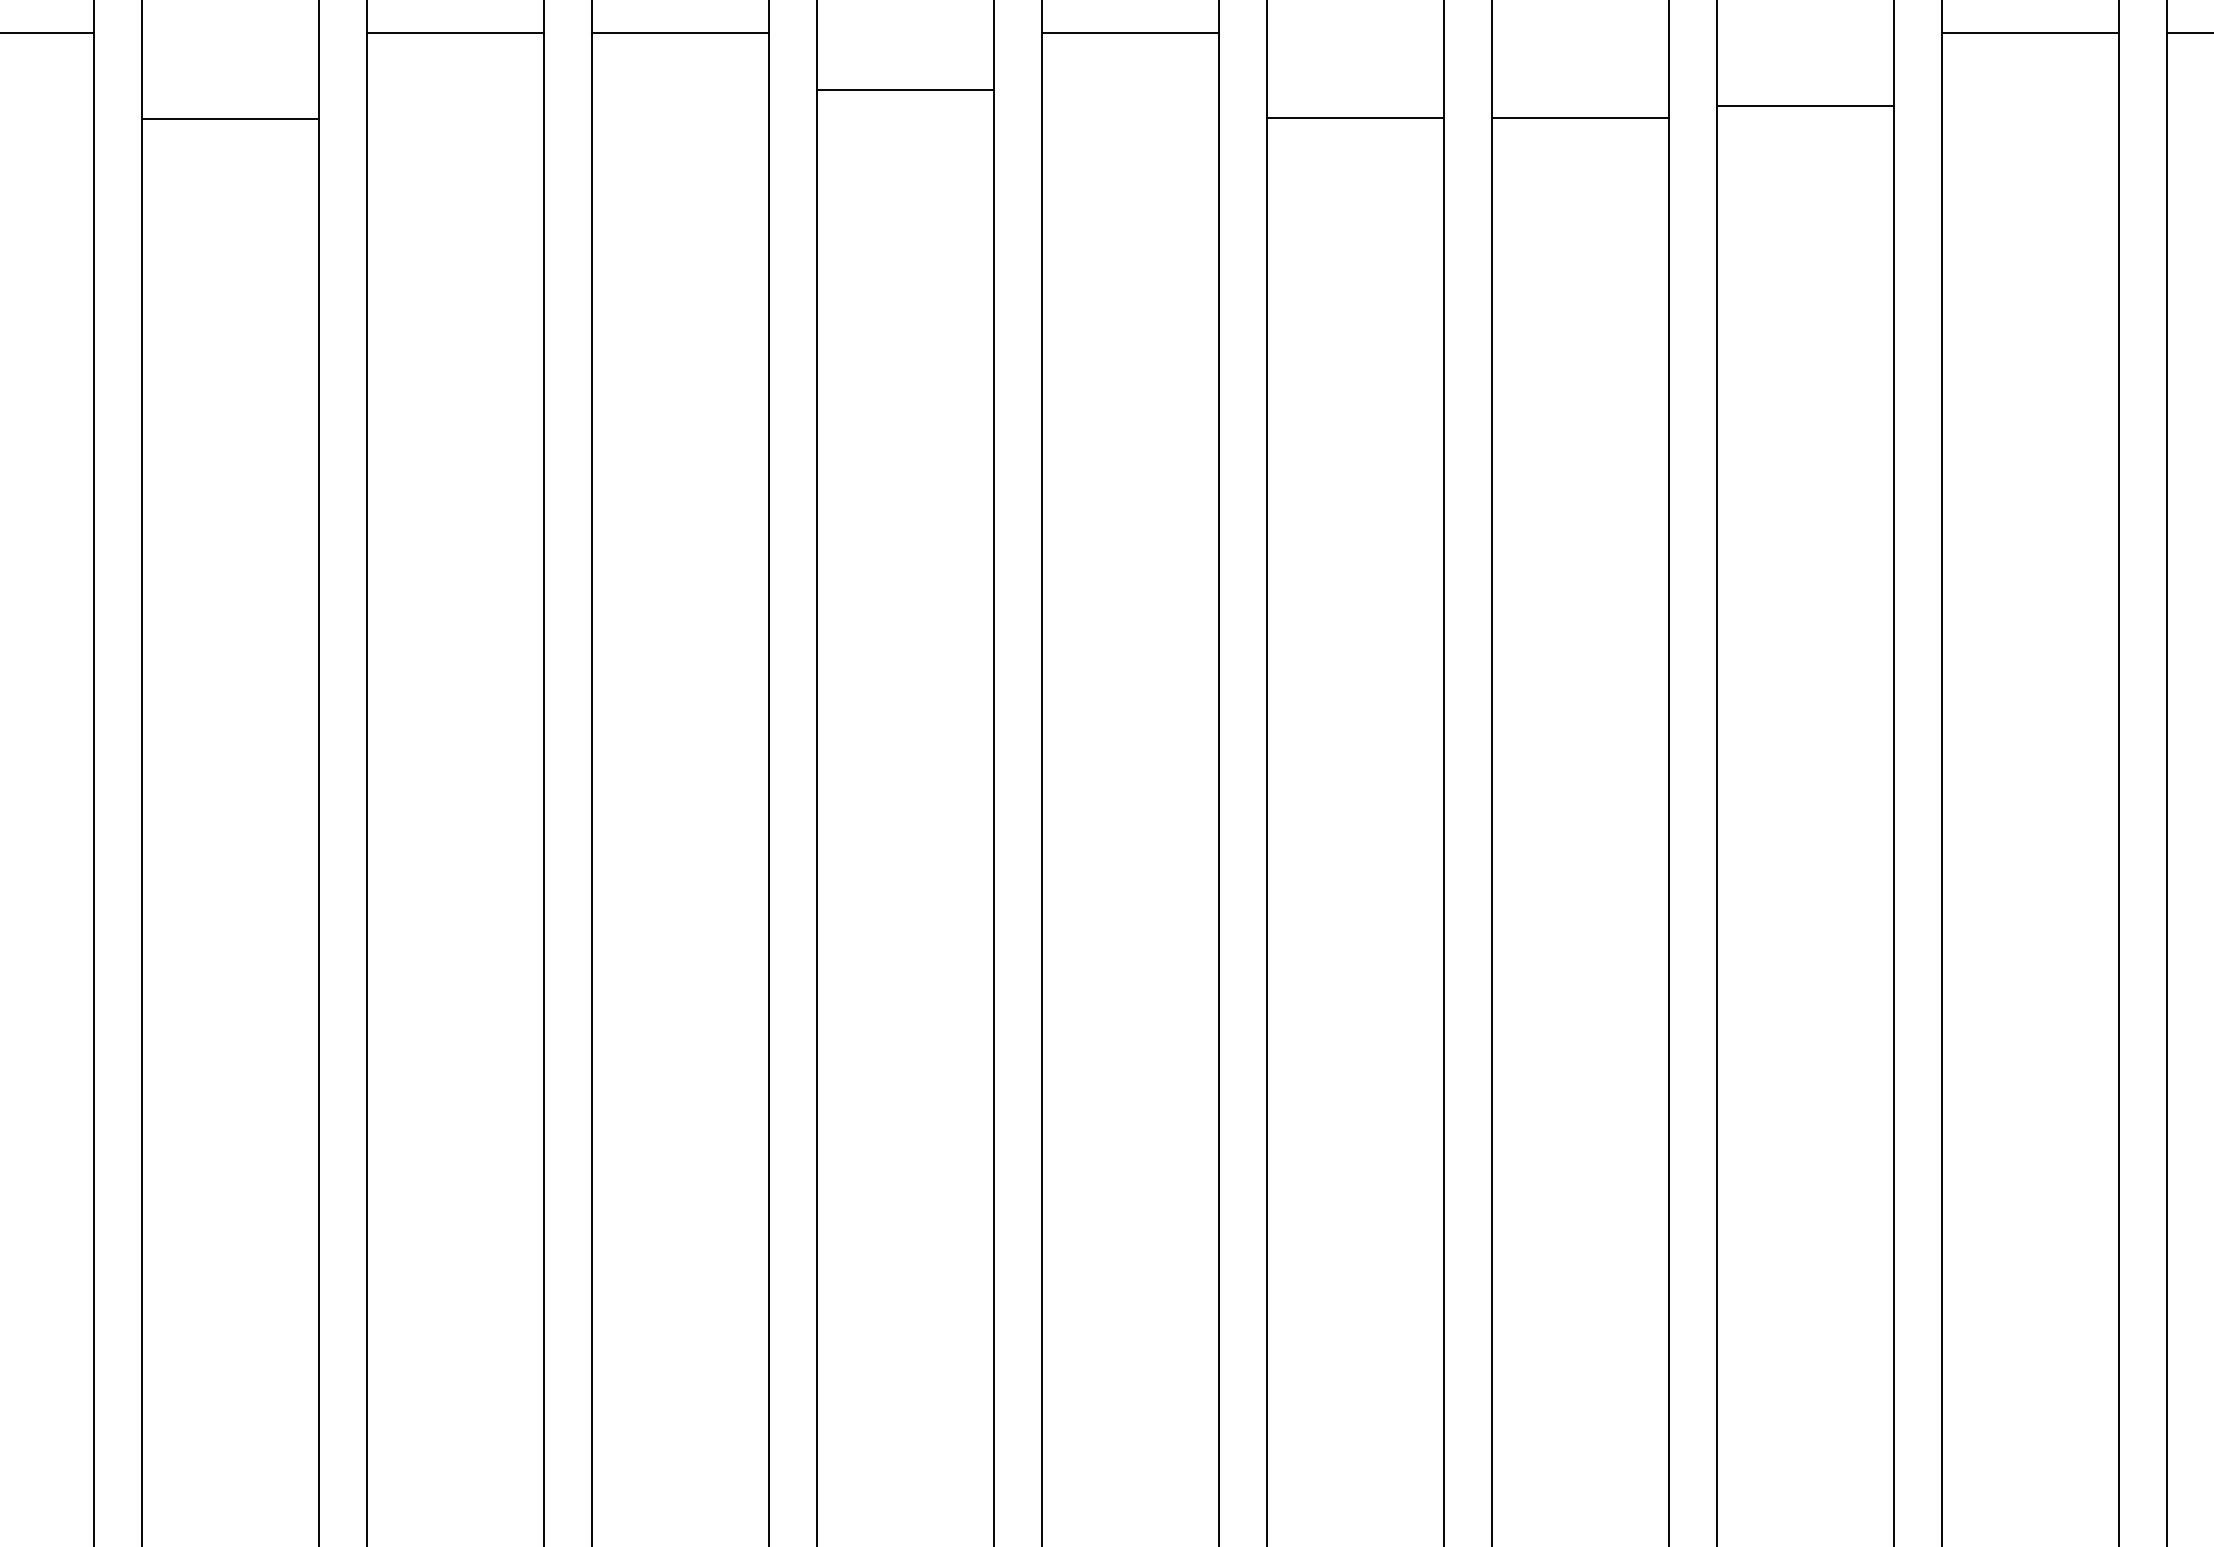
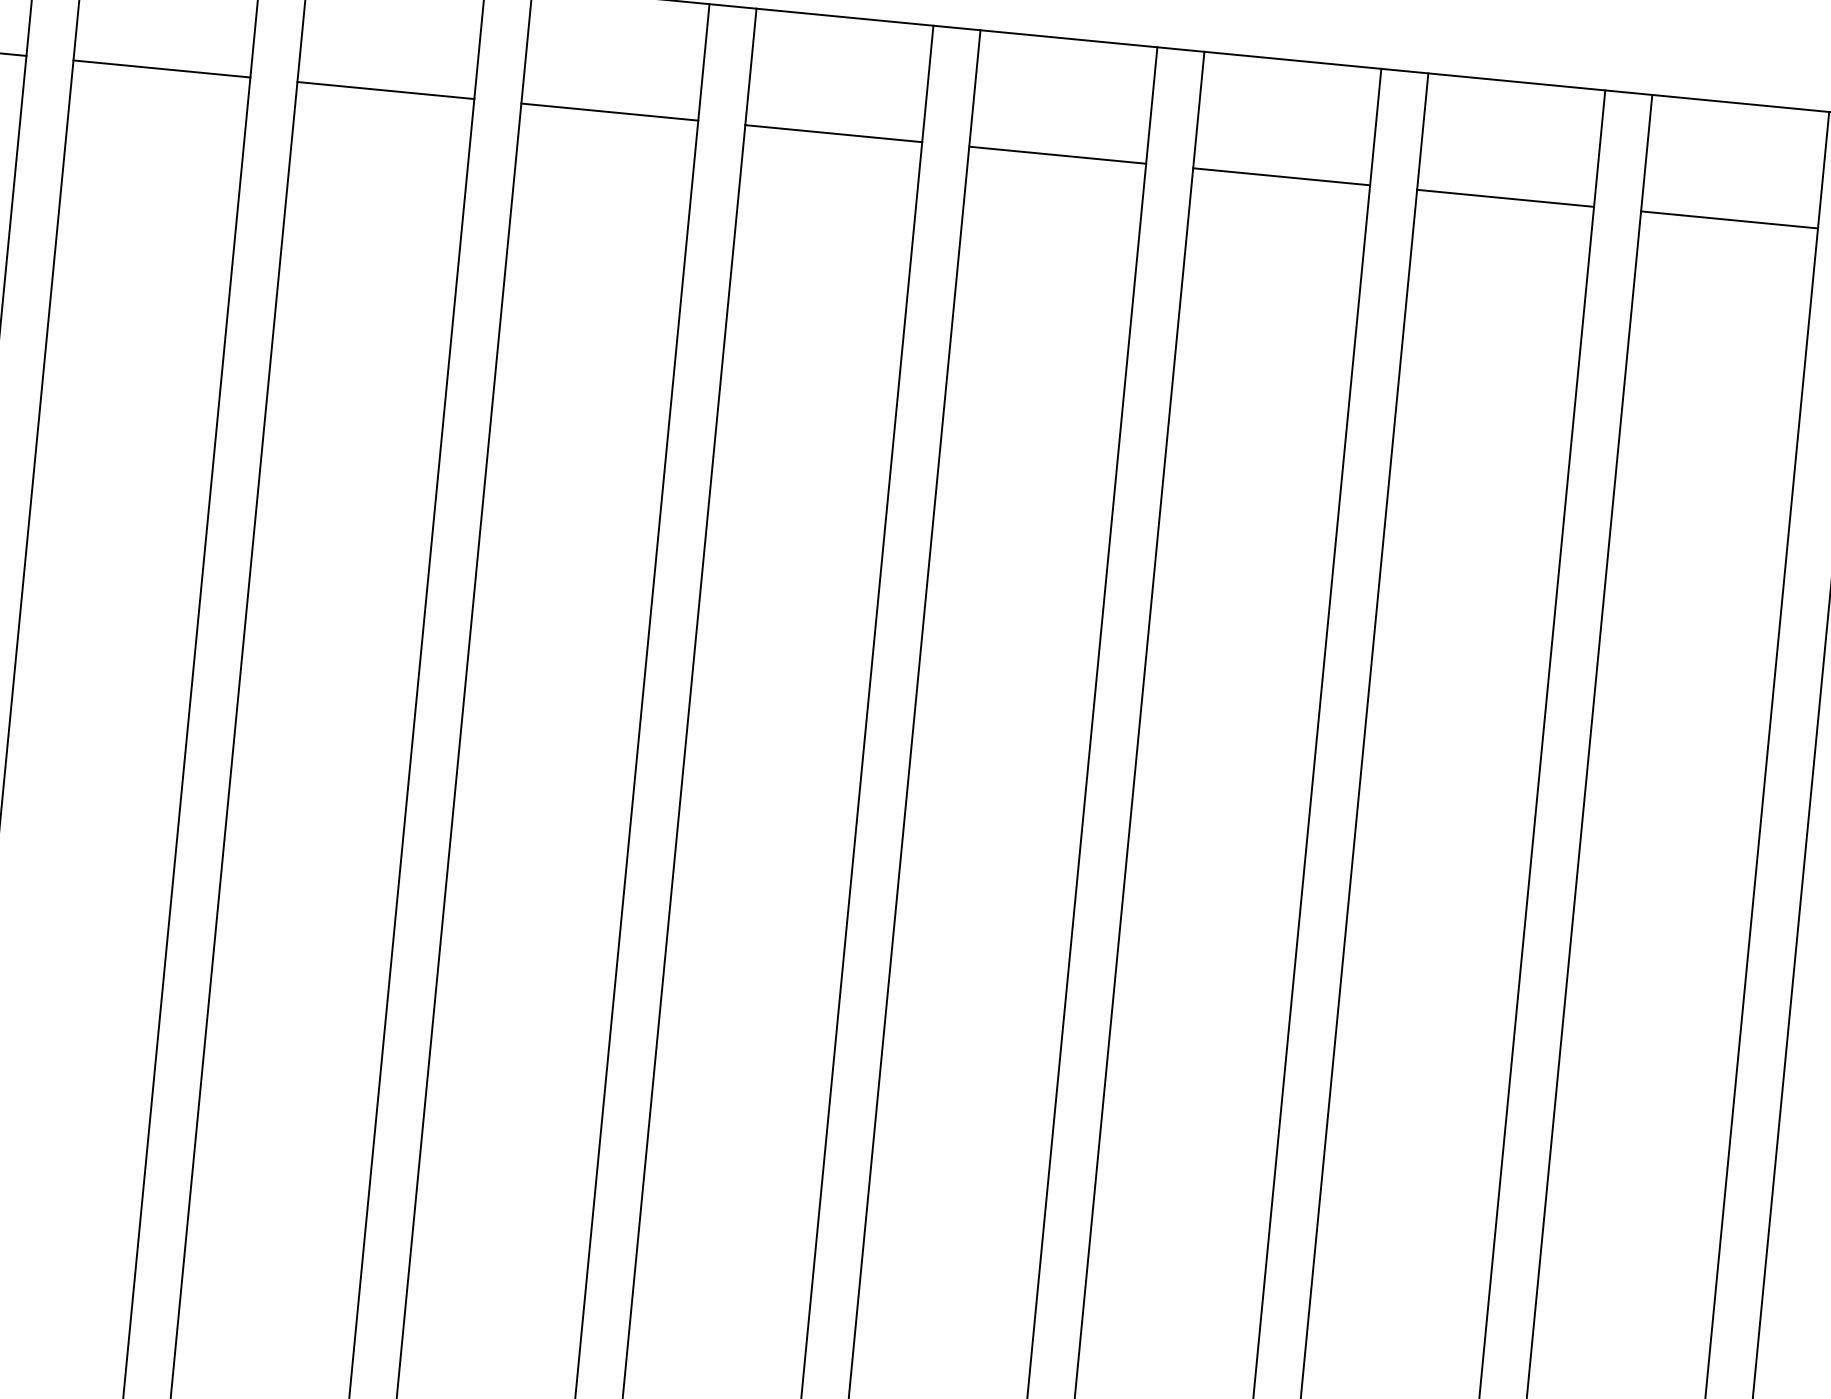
line: (905, 90) -> (833, 134), moved
line: (1805, 106) -> (1729, 220), moved
line: (1355, 118) -> (1281, 177), moved
line: (1580, 118) -> (1505, 198), moved
line: (230, 119) -> (161, 69), moved

